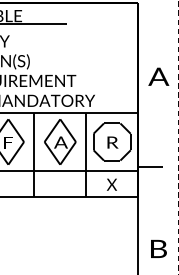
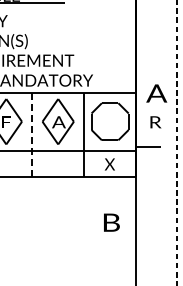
text: (158, 76) -> (156, 93), moved
text: (112, 142) -> (155, 122), moved
line: (34, 155) -> (32, 135), solid -> dashed
text: (158, 248) -> (111, 222), moved

